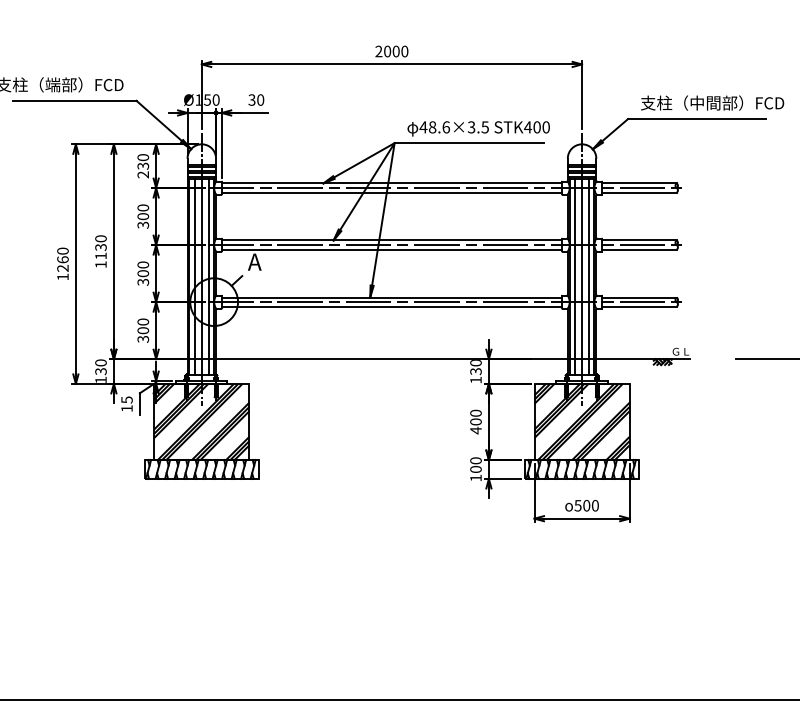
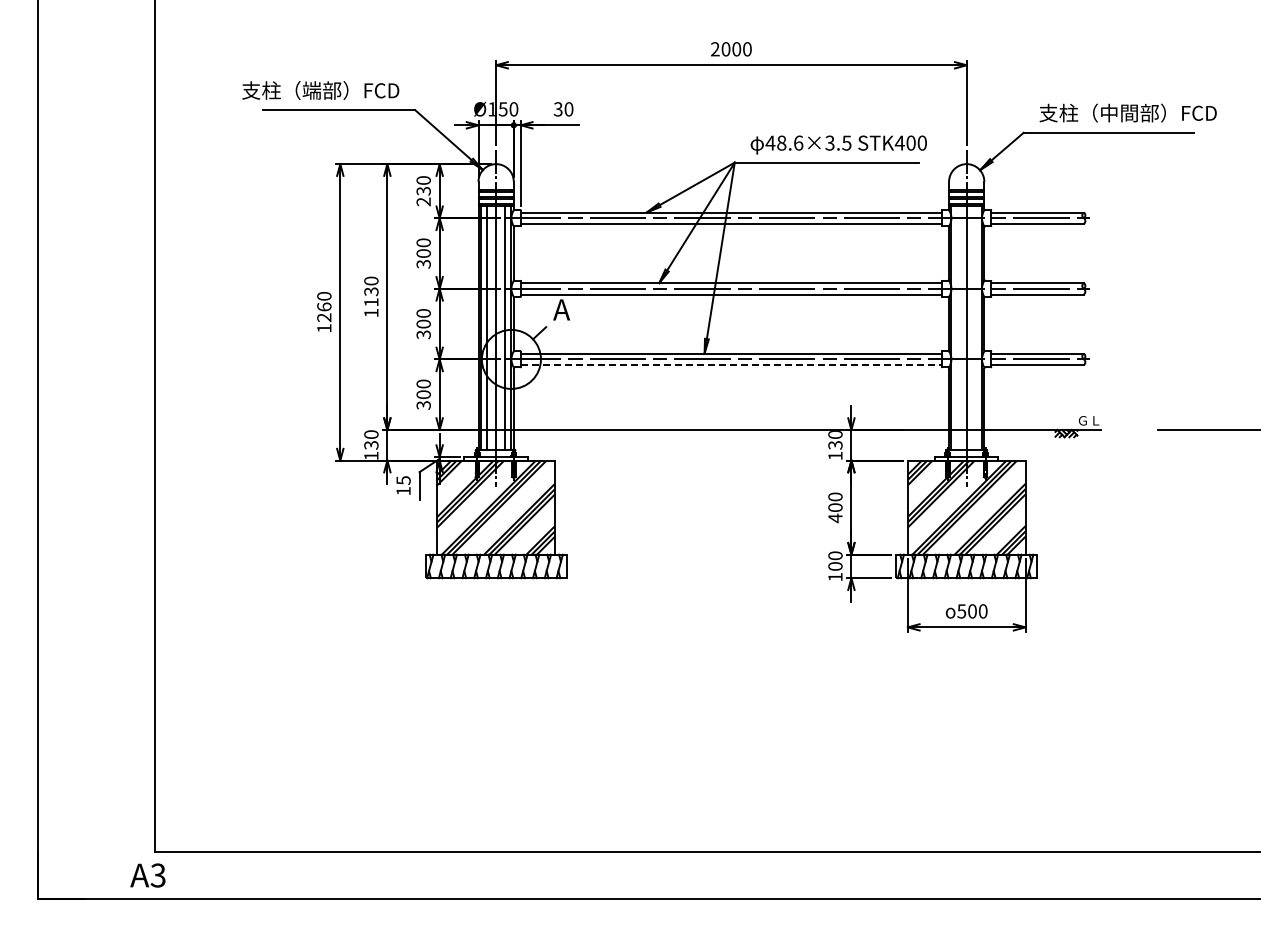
line: (574, 277) -> (957, 328), removed
line: (589, 277) -> (975, 328), removed
line: (391, 307) -> (731, 365), solid -> dashed

